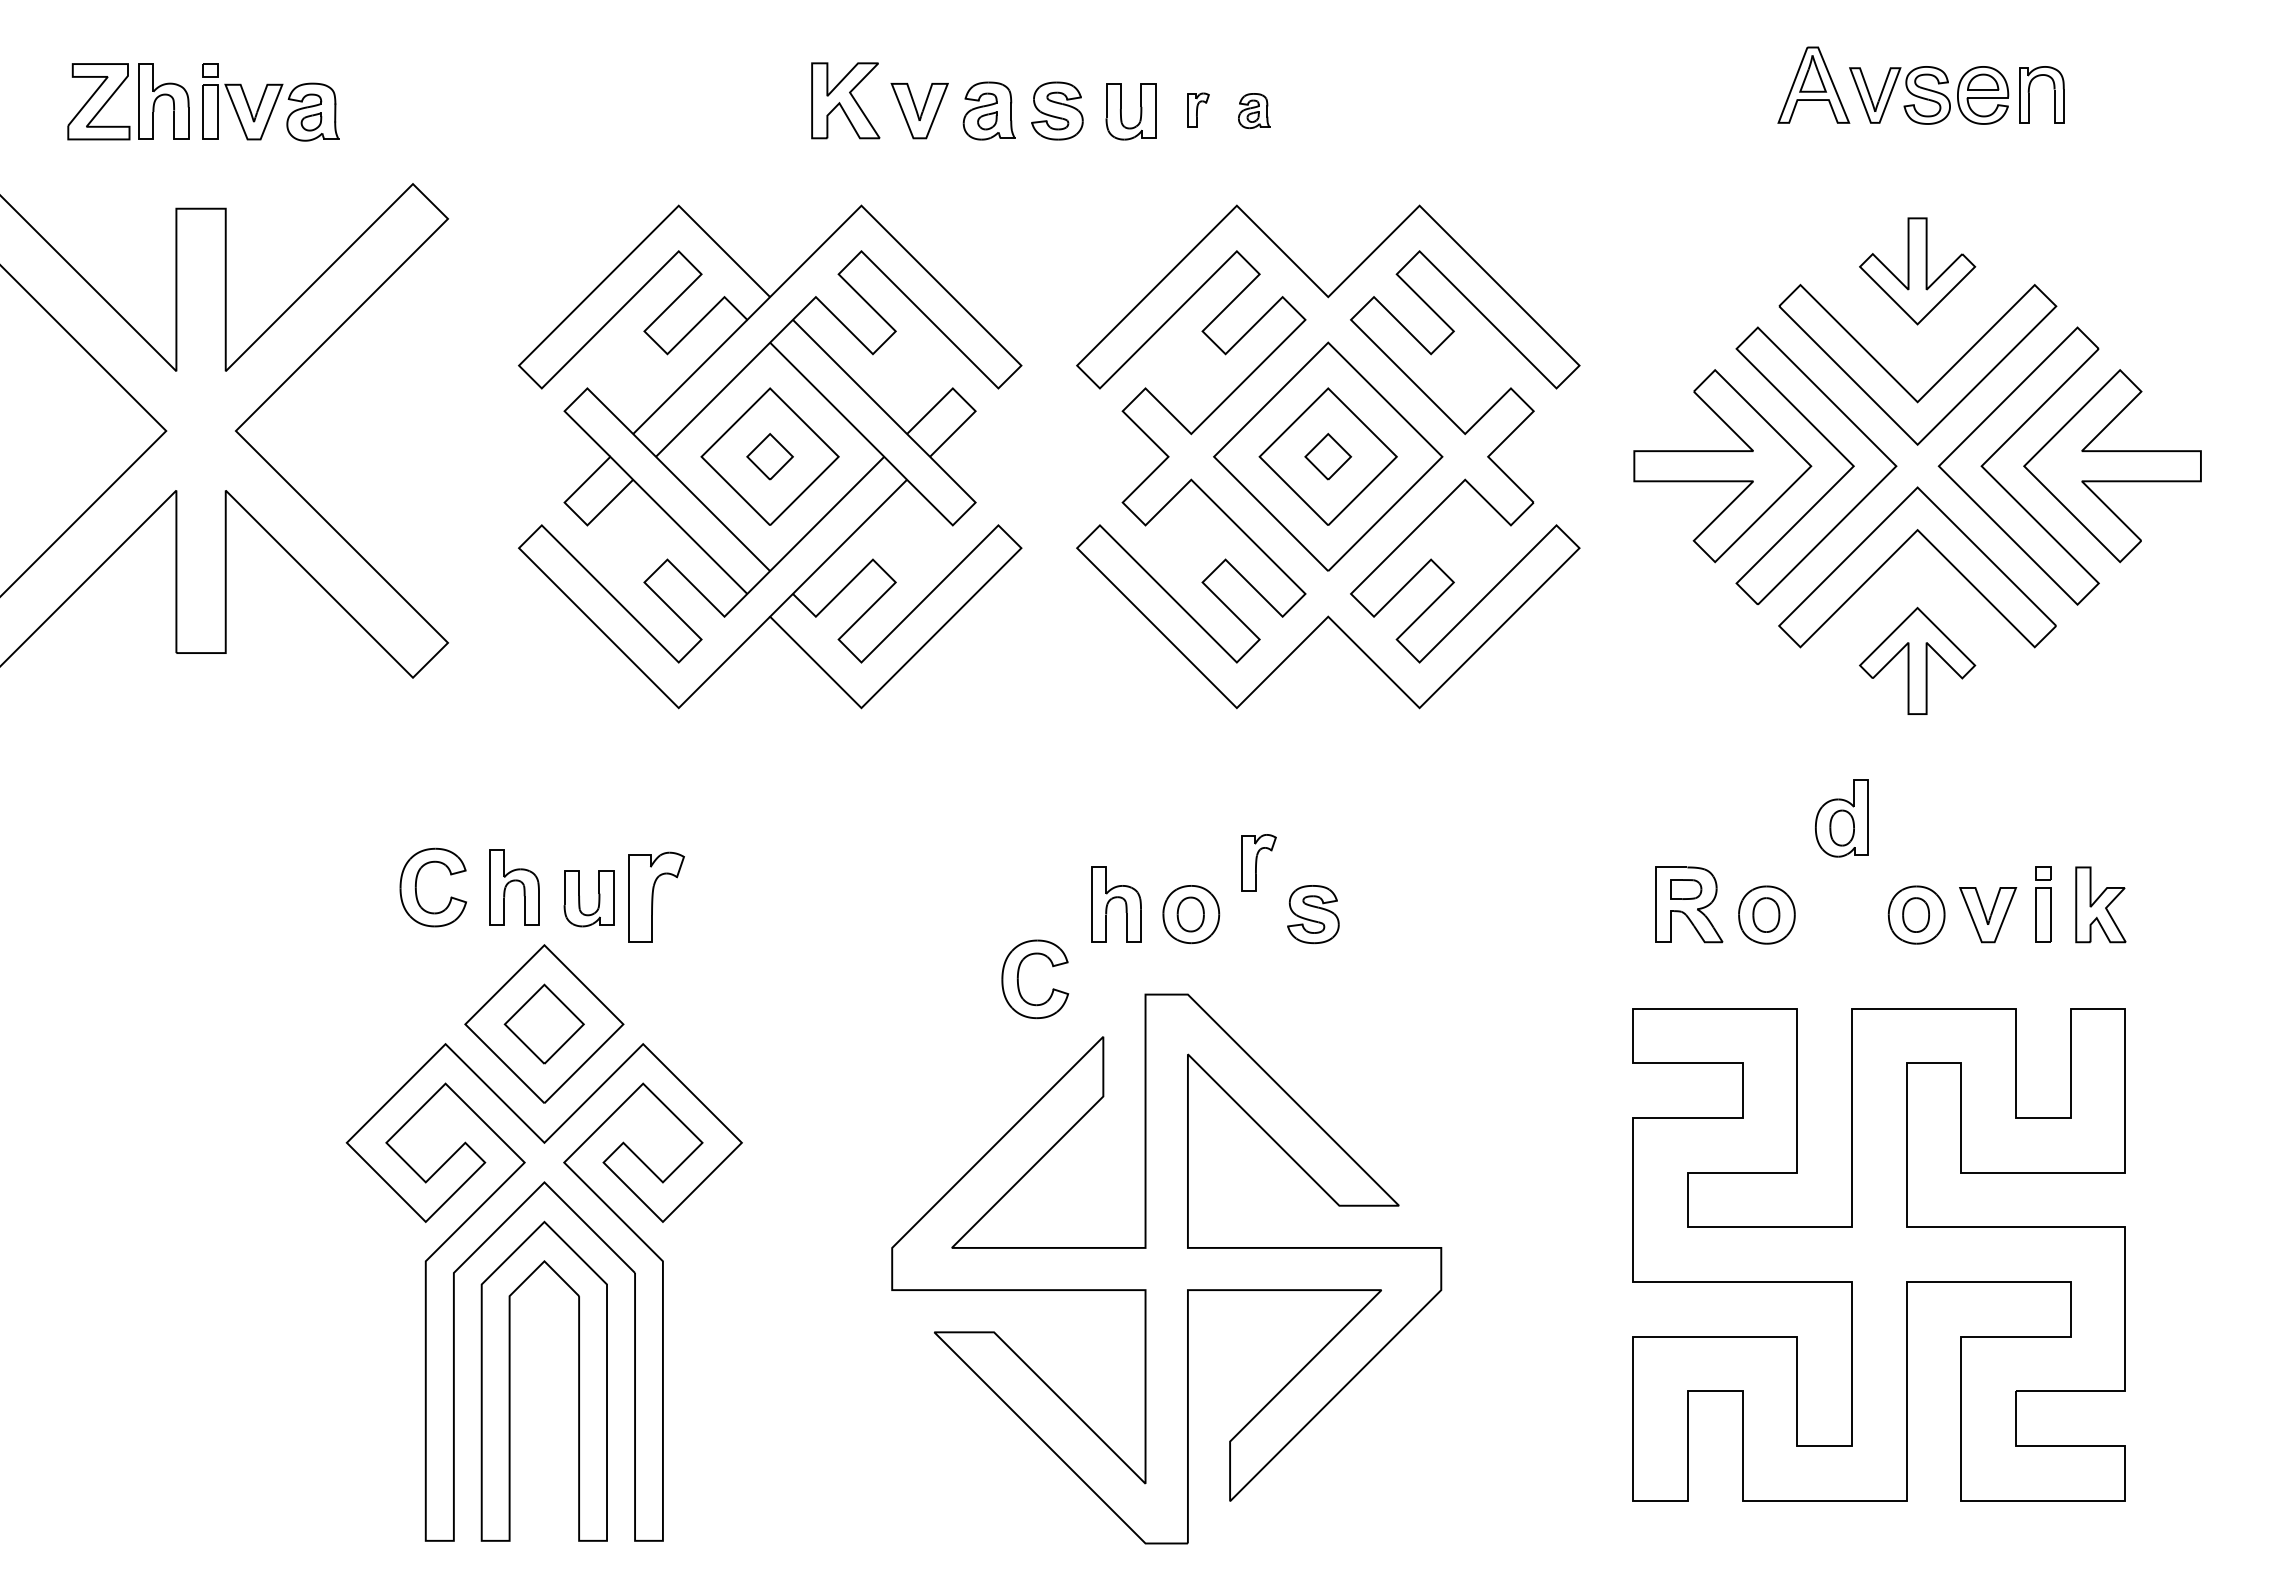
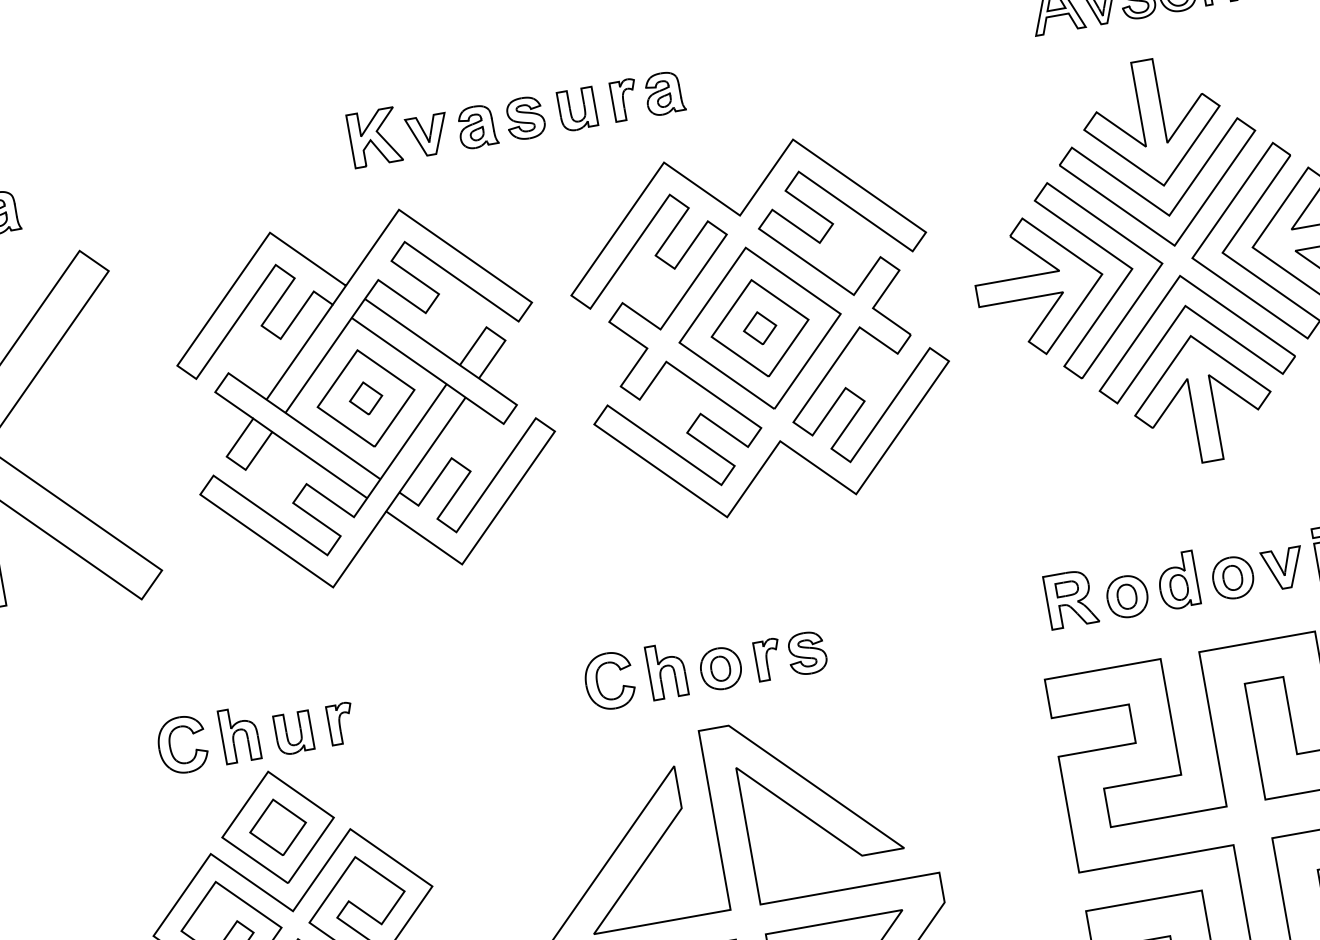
part: (1198, 109) -> (624, 99), size x1.67
part: (1253, 110) -> (663, 93), size x1.67
part: (1917, 271) -> (1152, 123), size x1.67
part: (1917, 660) -> (1201, 398), size x1.67
part: (1841, 818) -> (1177, 580), moved
part: (1258, 862) -> (768, 659), moved
part: (656, 896) -> (341, 723), size x0.62
part: (1018, 979) -> (597, 683), moved

